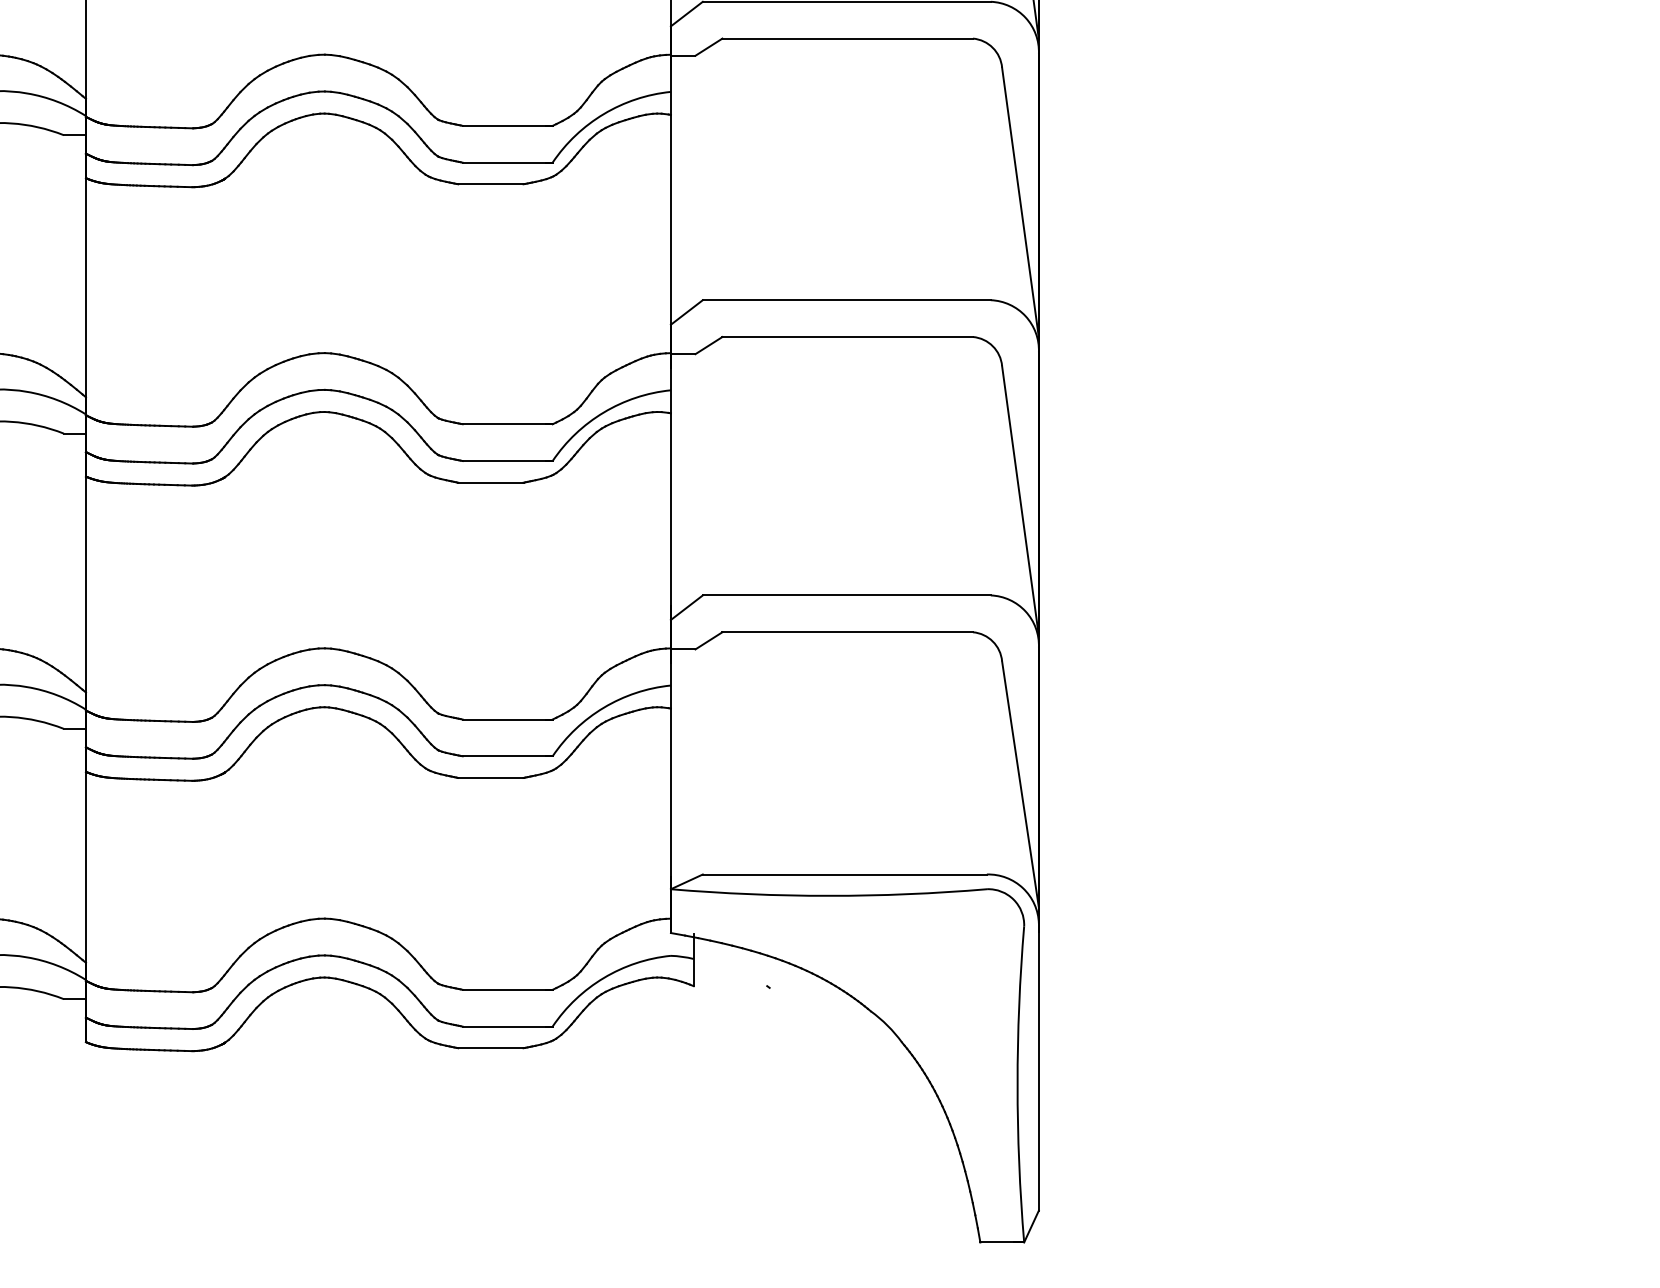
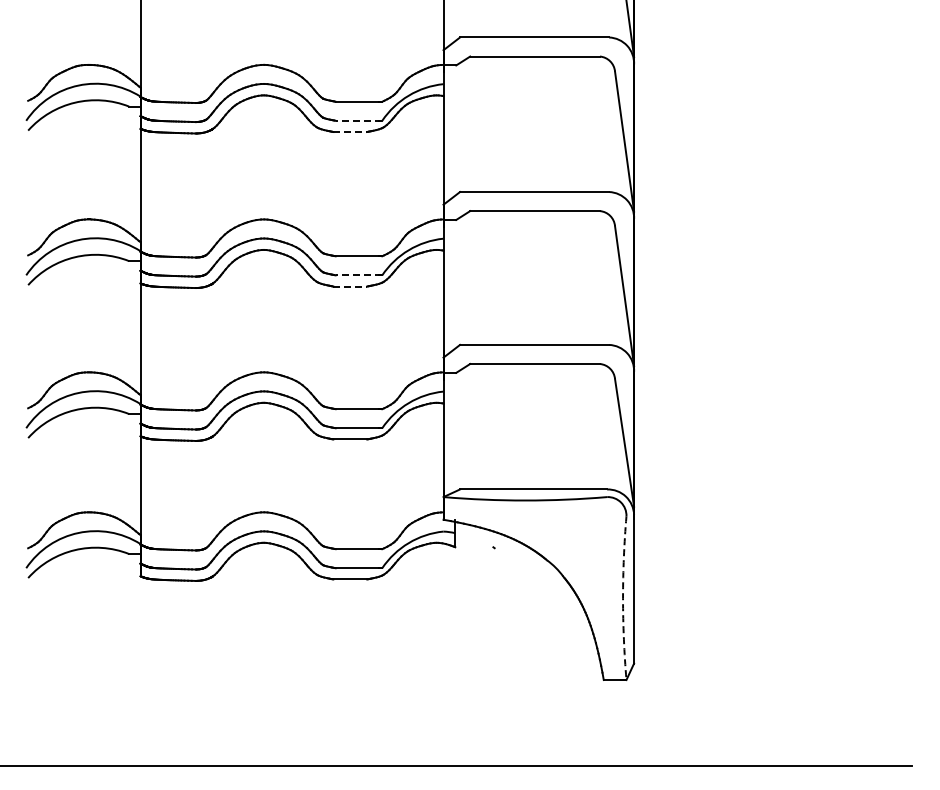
line: (506, 162) -> (358, 120), solid -> dashed
line: (491, 185) -> (350, 132), solid -> dashed
line: (506, 461) -> (358, 275), solid -> dashed
line: (491, 482) -> (350, 286), solid -> dashed
arc: (1018, 1085) -> (623, 598), solid -> dashed

